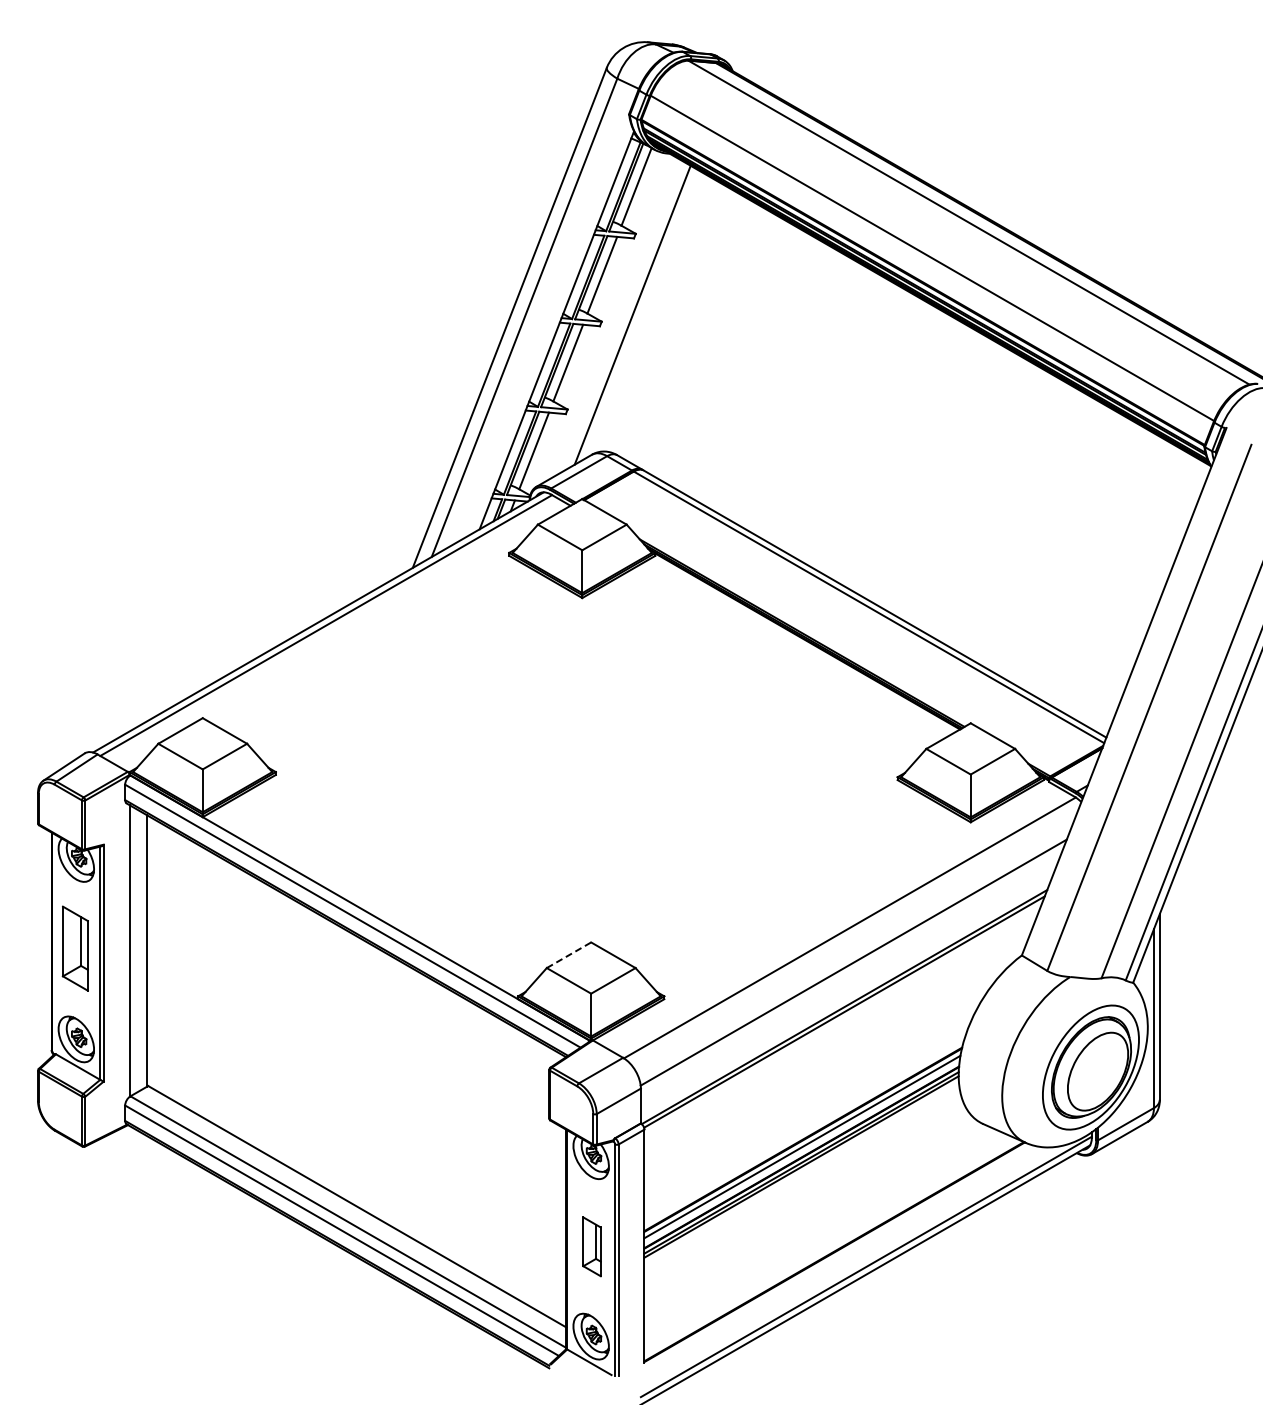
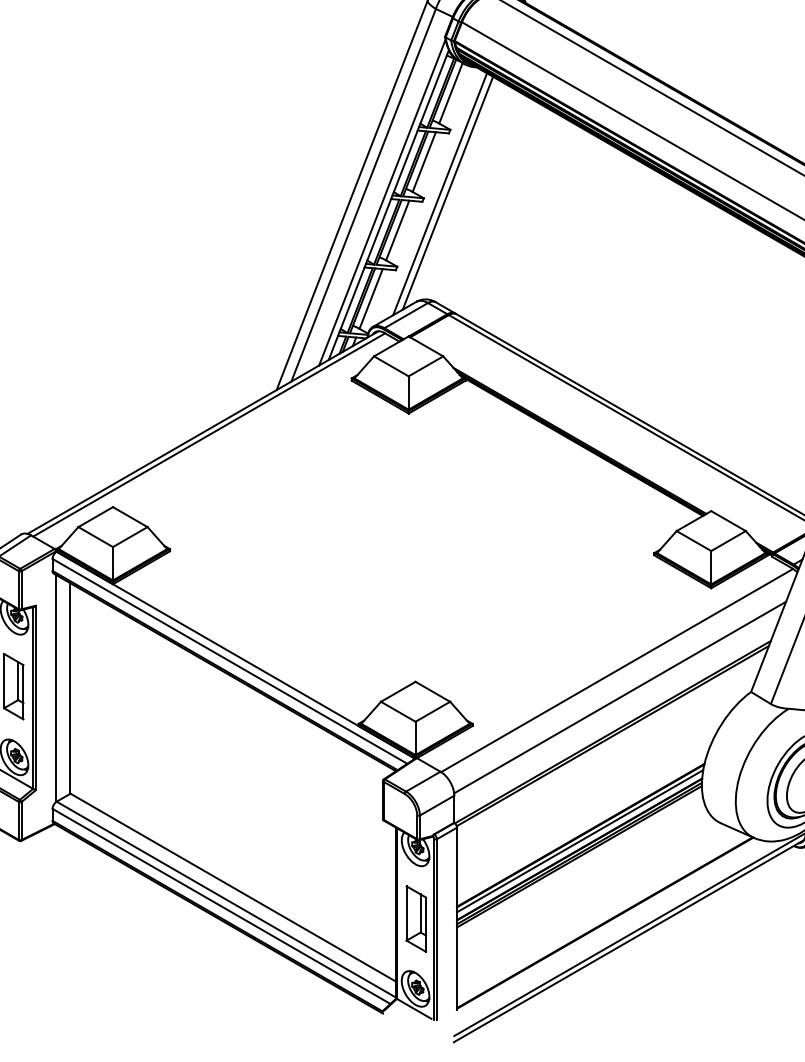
line: (622, 316) -> (439, 194), added
line: (548, 327) -> (382, 202), added
line: (569, 955) -> (398, 692), dashed -> solid
part: (591, 1246) -> (415, 918), size x1.43

